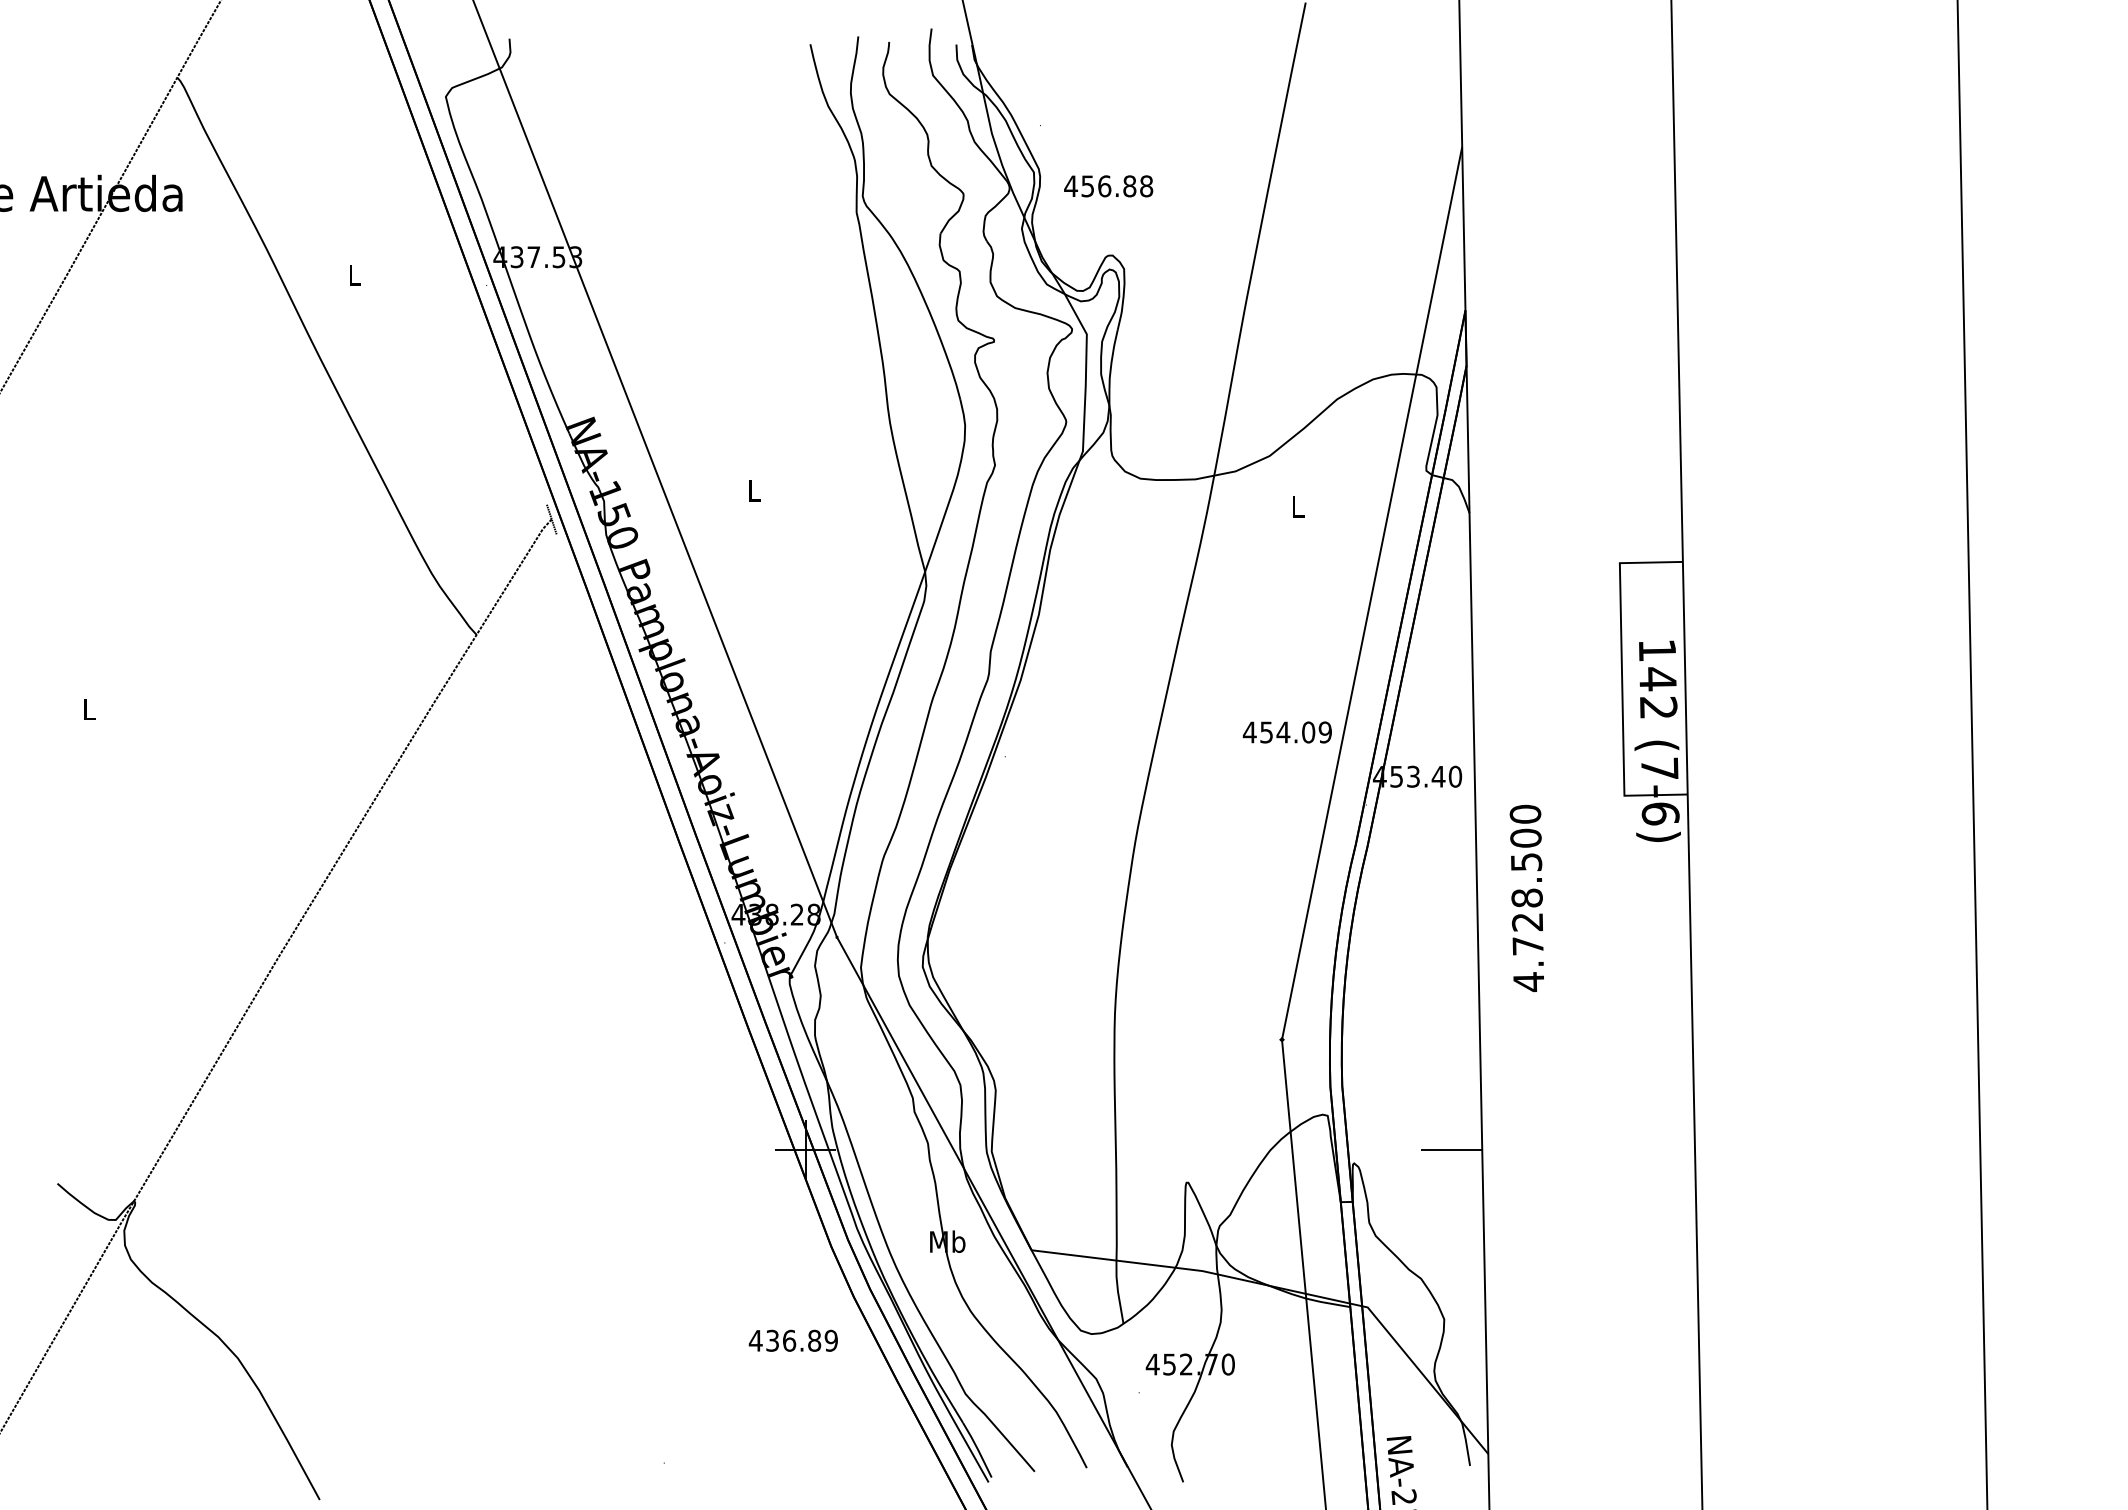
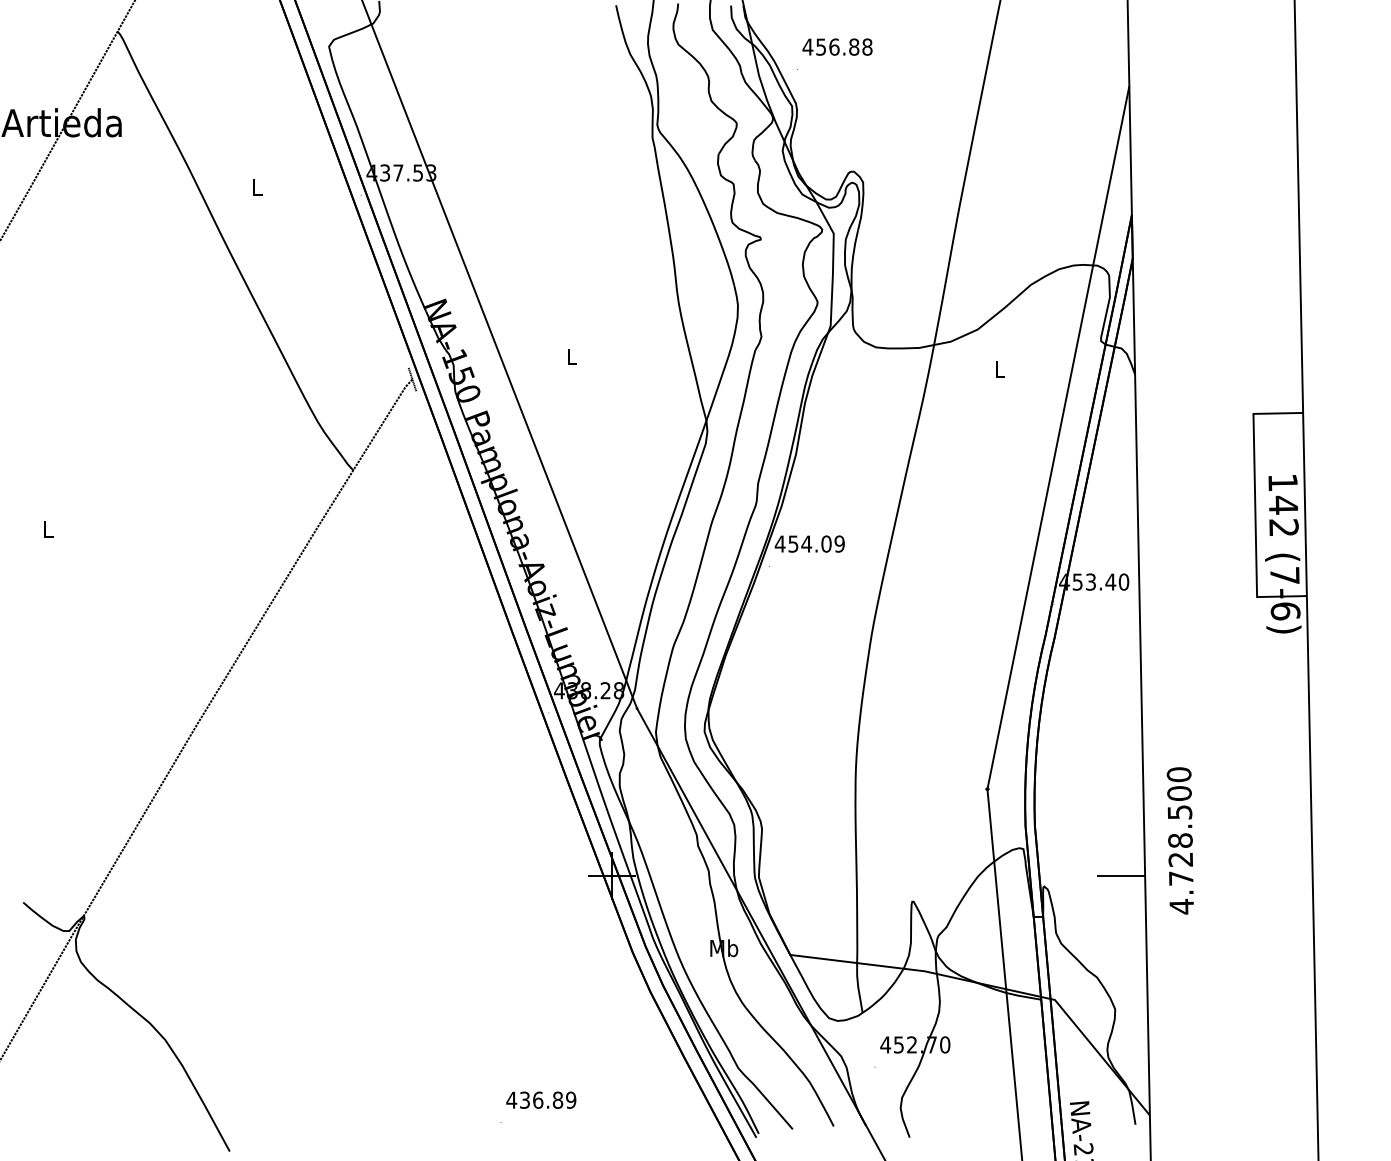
text: (1108, 186) -> (837, 47), moved
text: (1286, 732) -> (809, 544), moved
text: (1526, 898) -> (1179, 840), moved
text: (792, 1340) -> (540, 1100), moved

